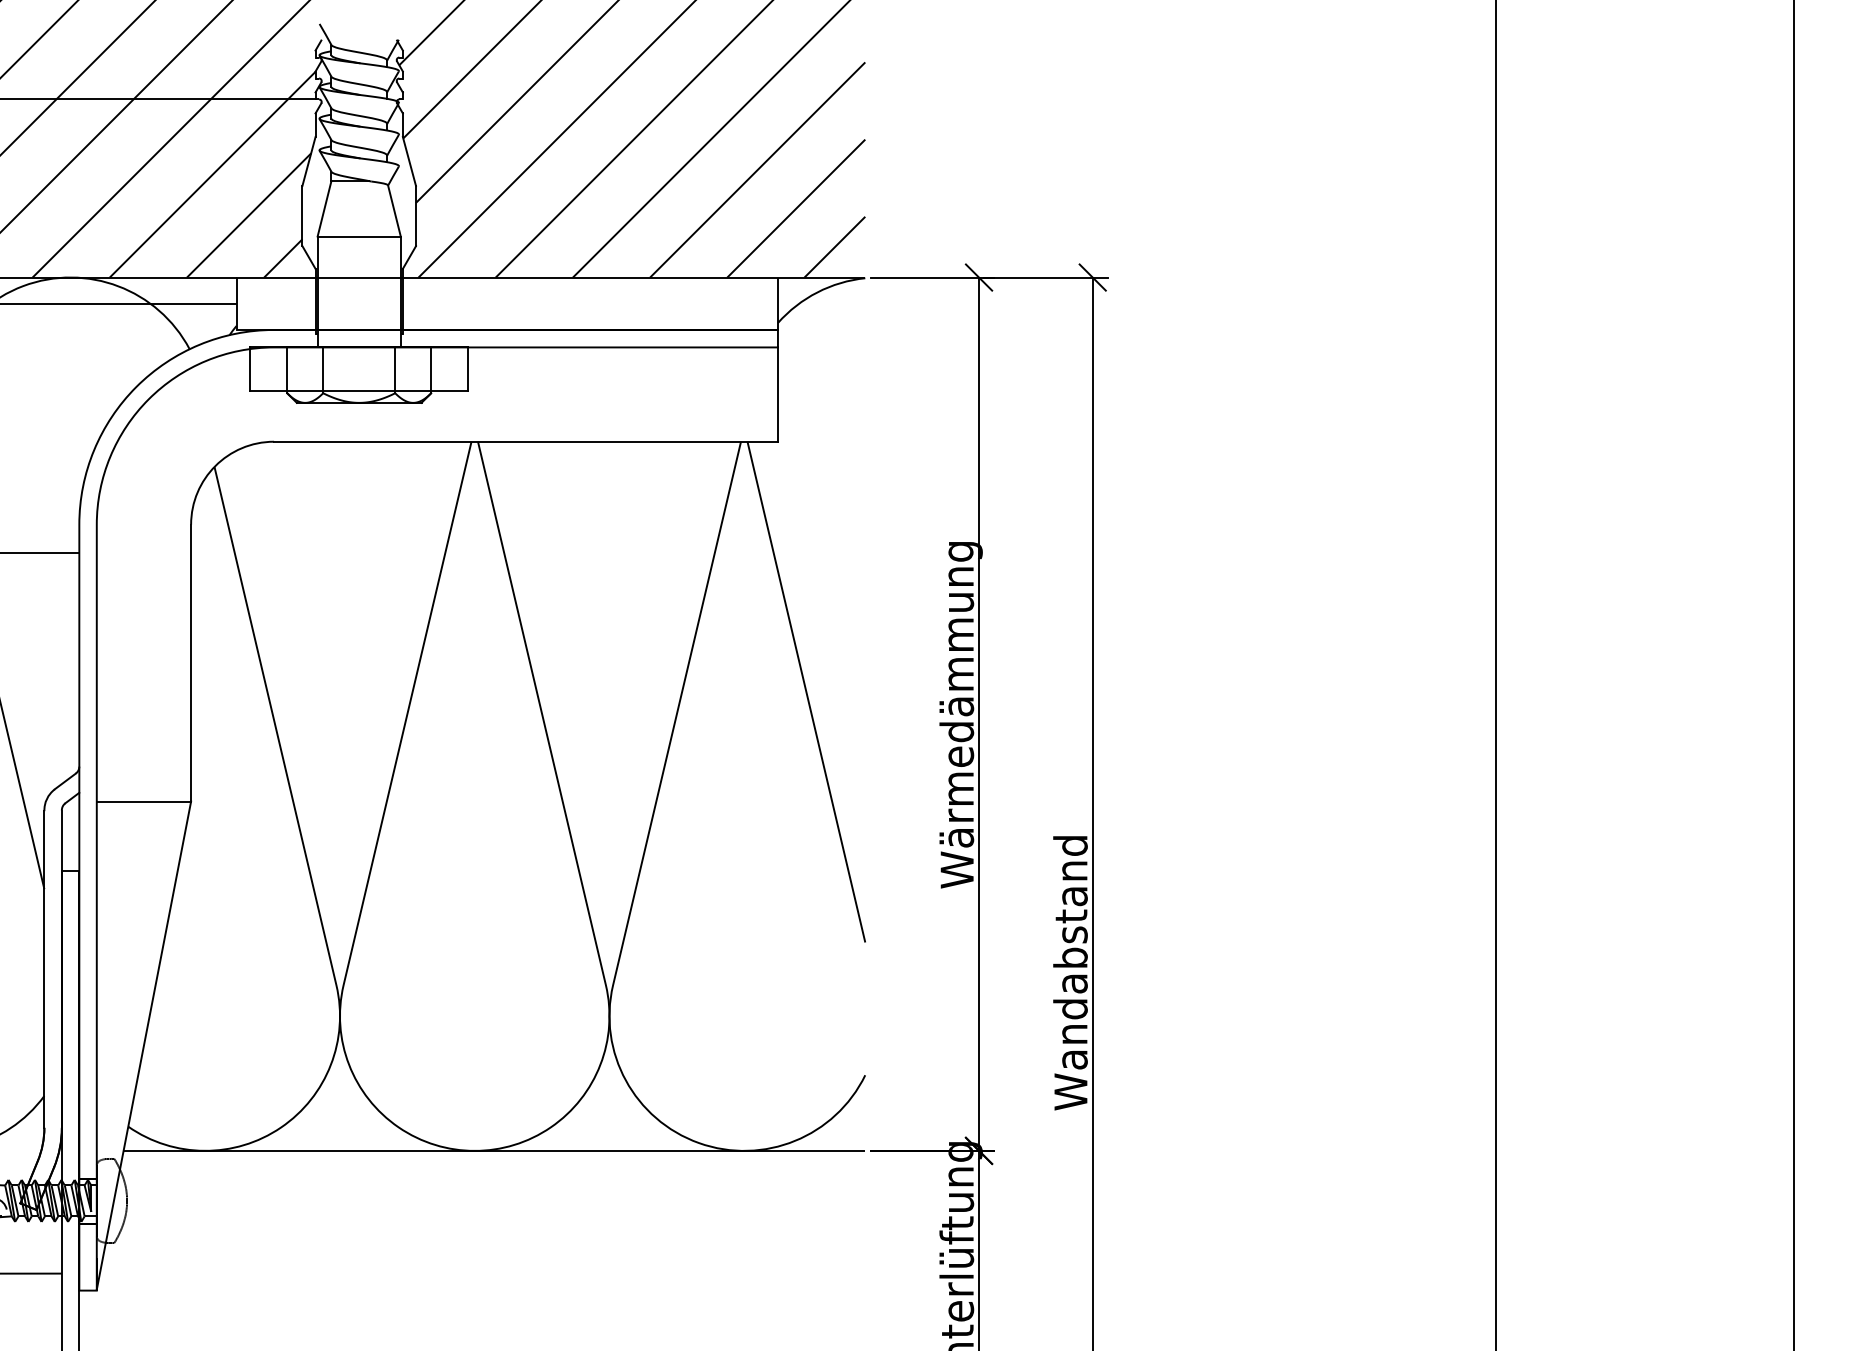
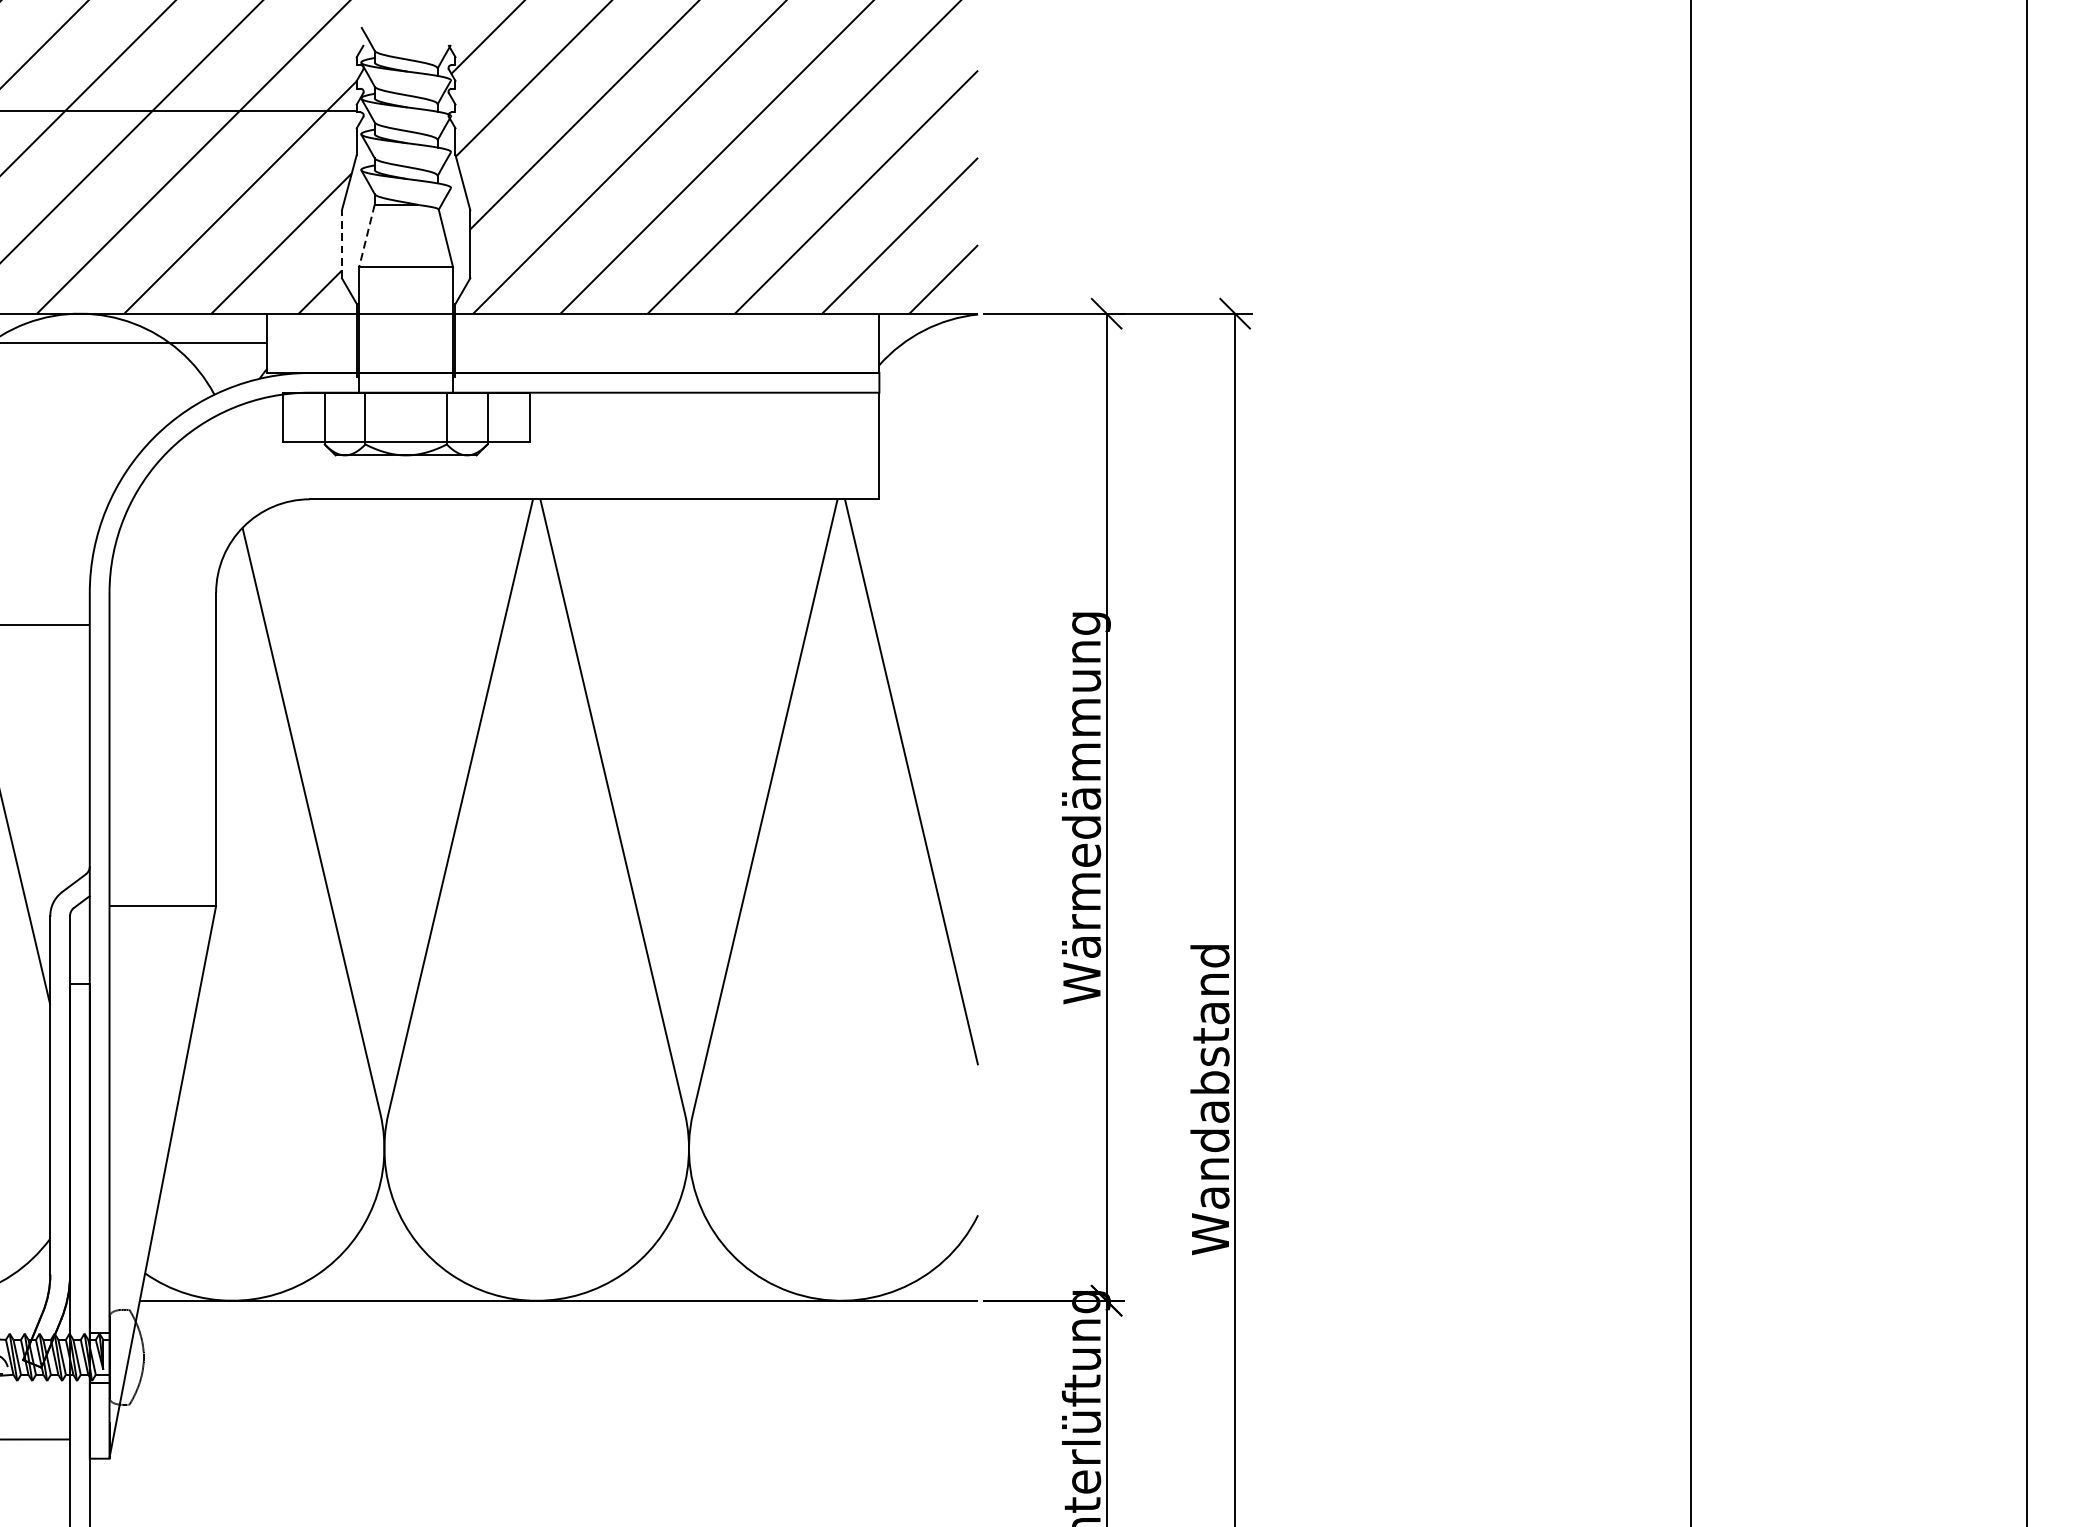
line: (324, 208) -> (366, 235), solid -> dashed
line: (302, 215) -> (342, 243), solid -> dashed

